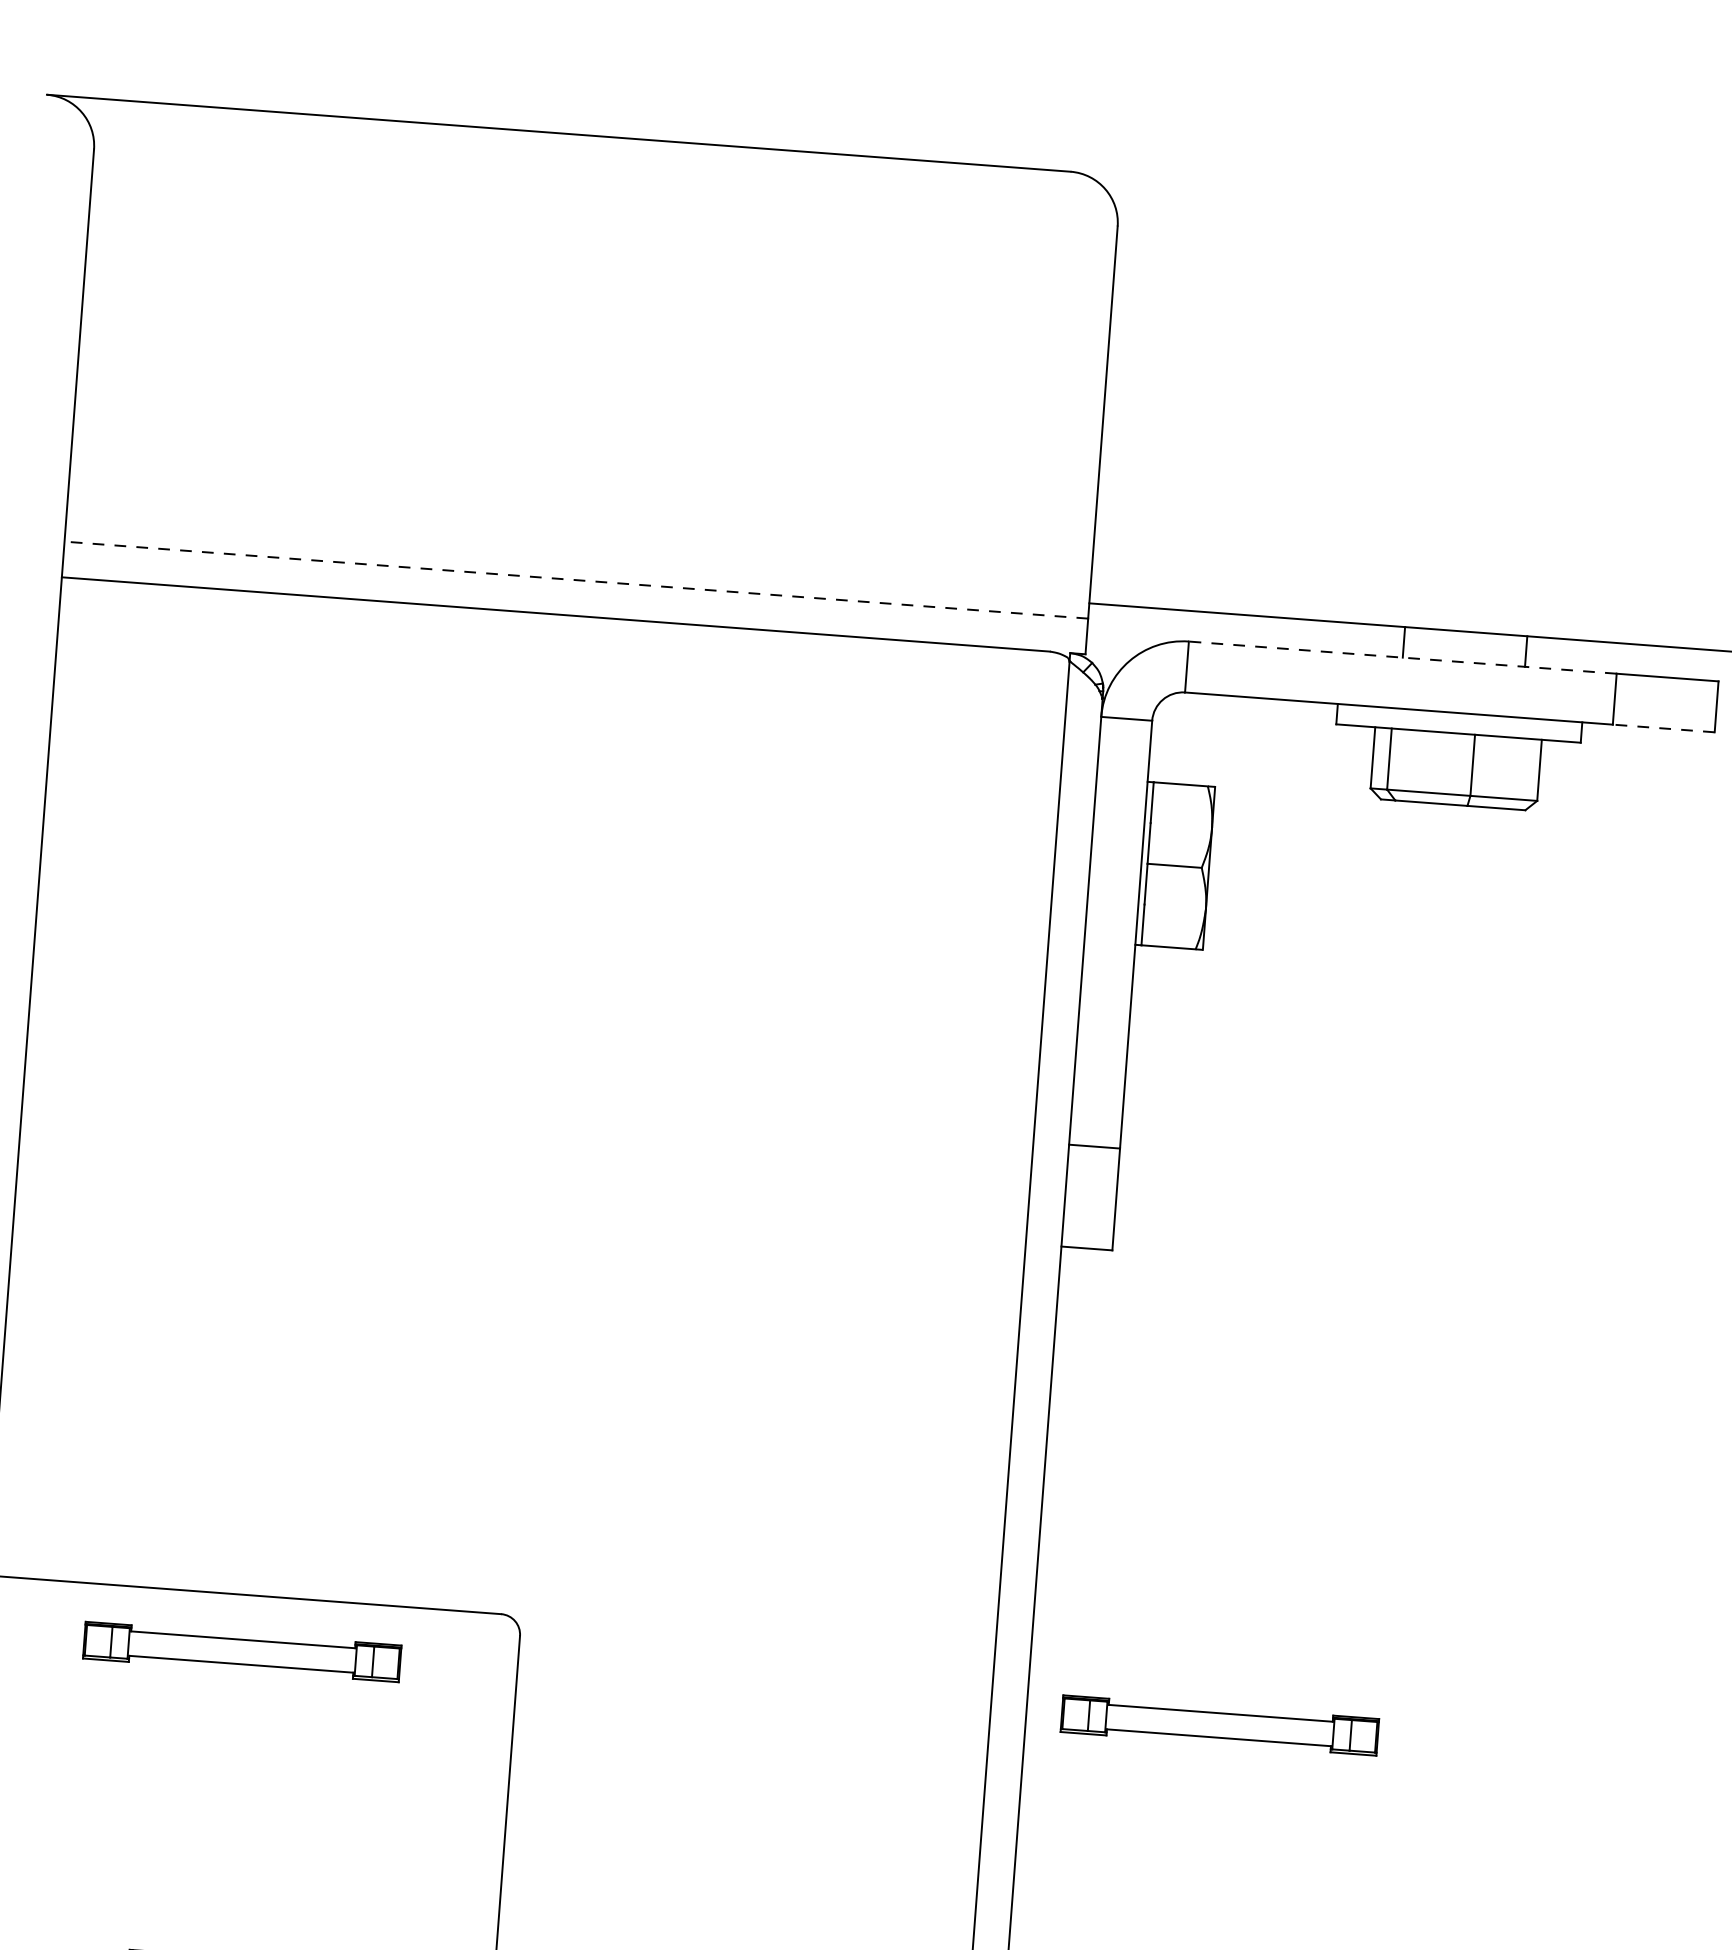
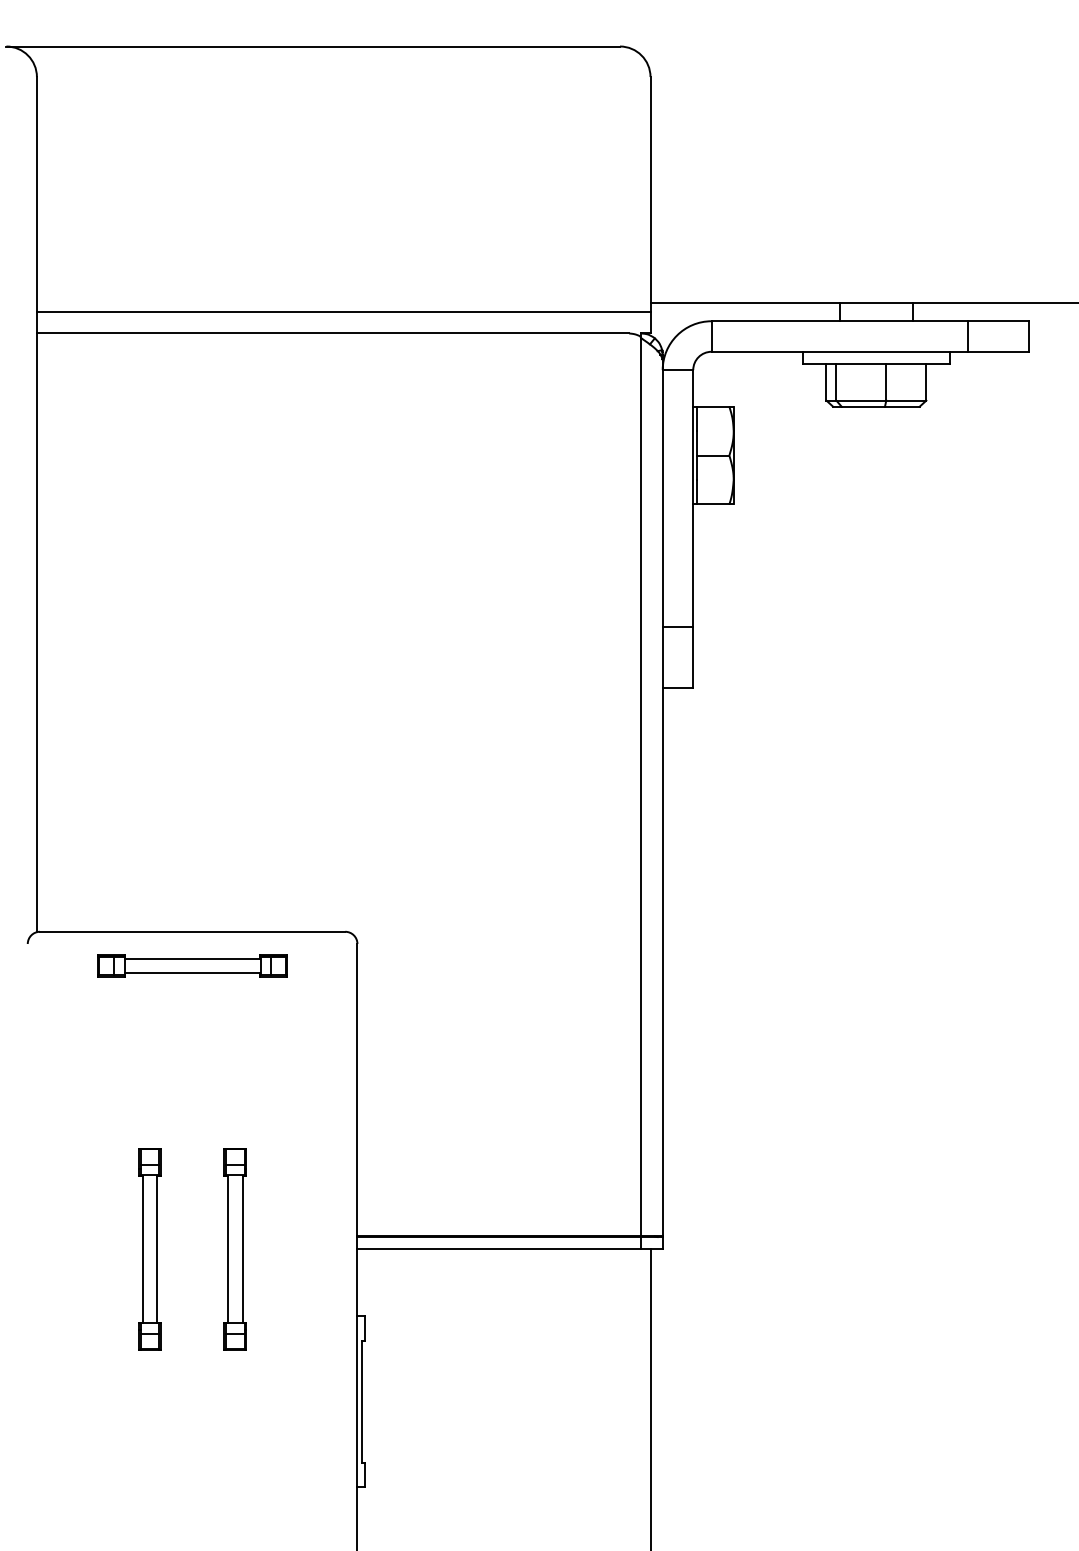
line: (575, 580) -> (343, 312), dashed -> solid
line: (1402, 658) -> (839, 321), dashed -> solid
line: (1663, 727) -> (998, 351), dashed -> solid
part: (1219, 1724) -> (778, 965), removed

